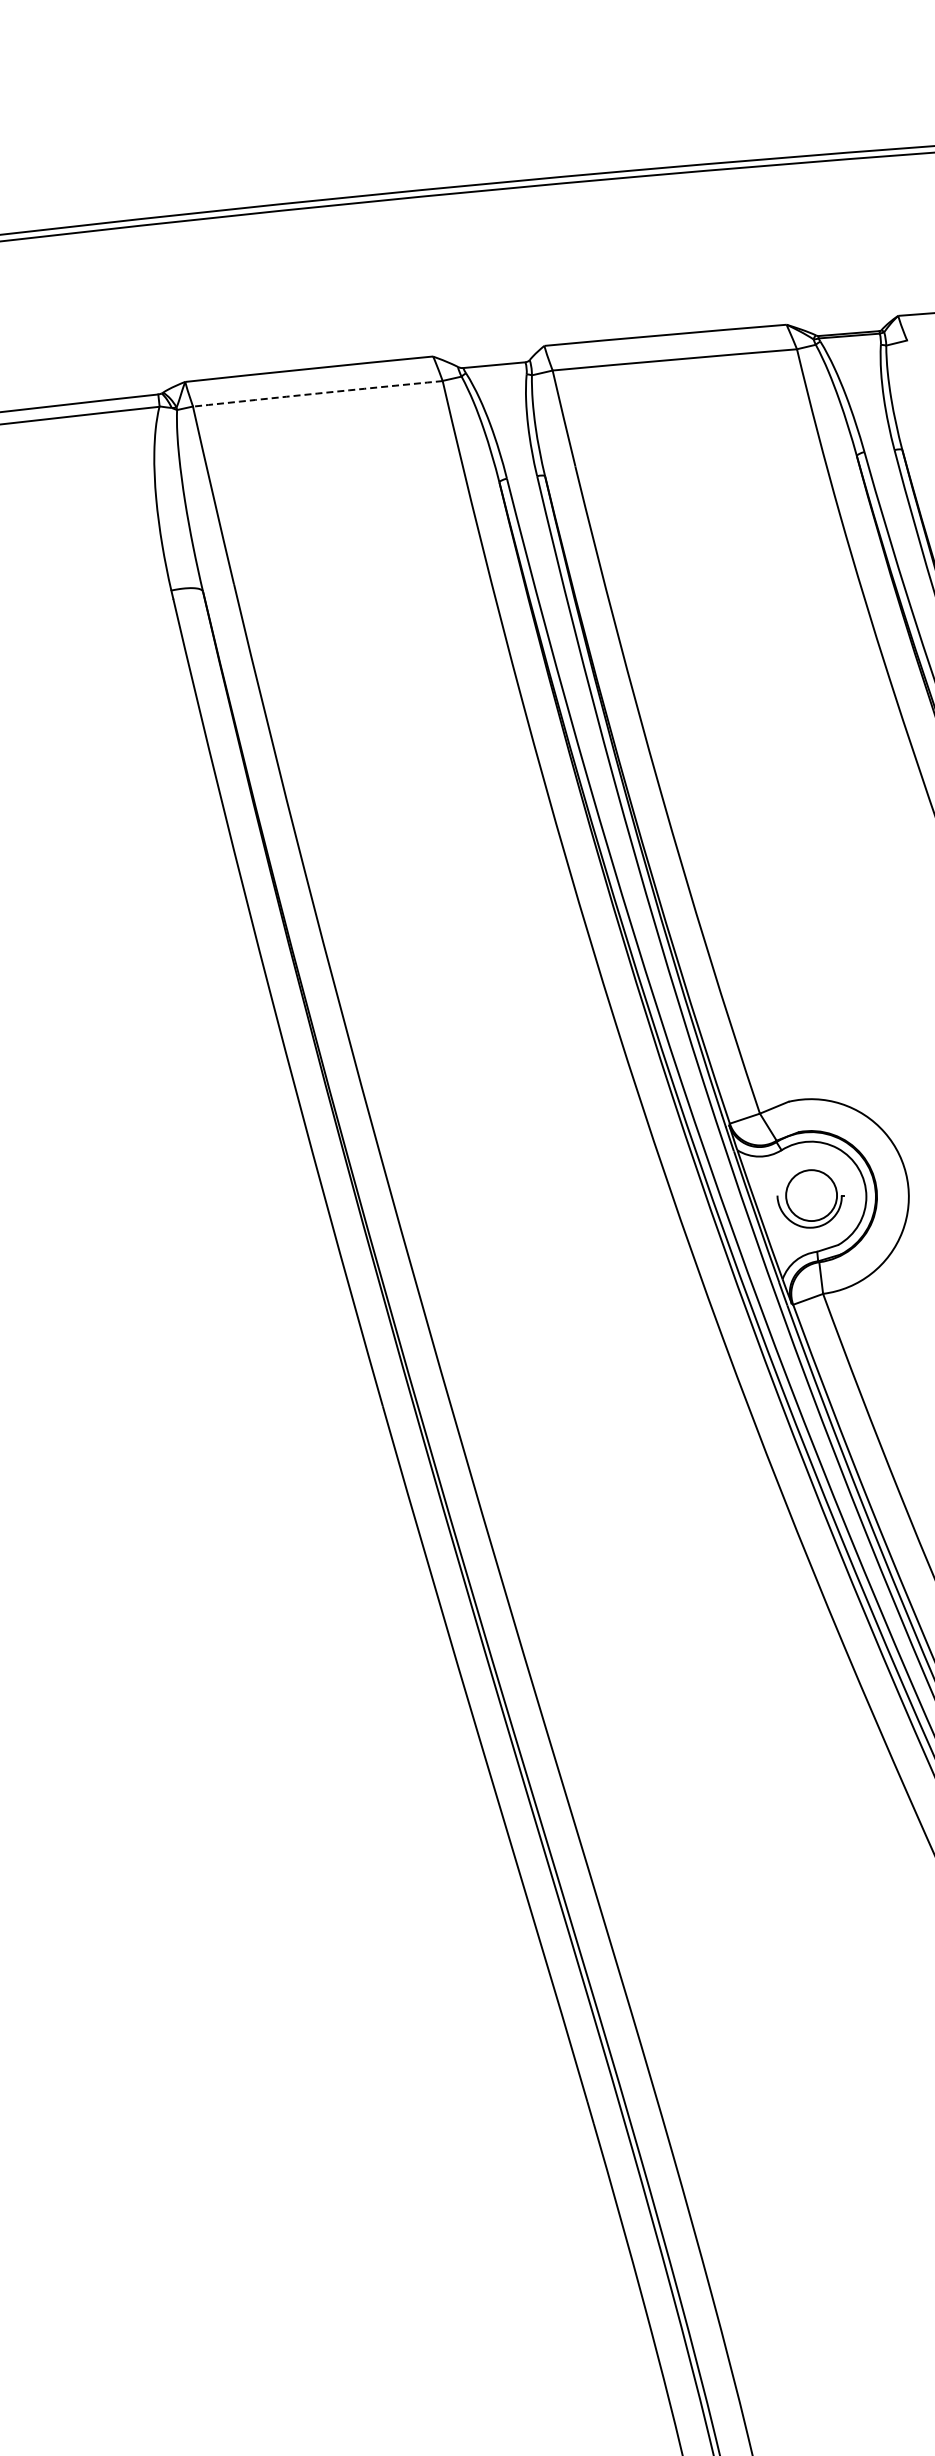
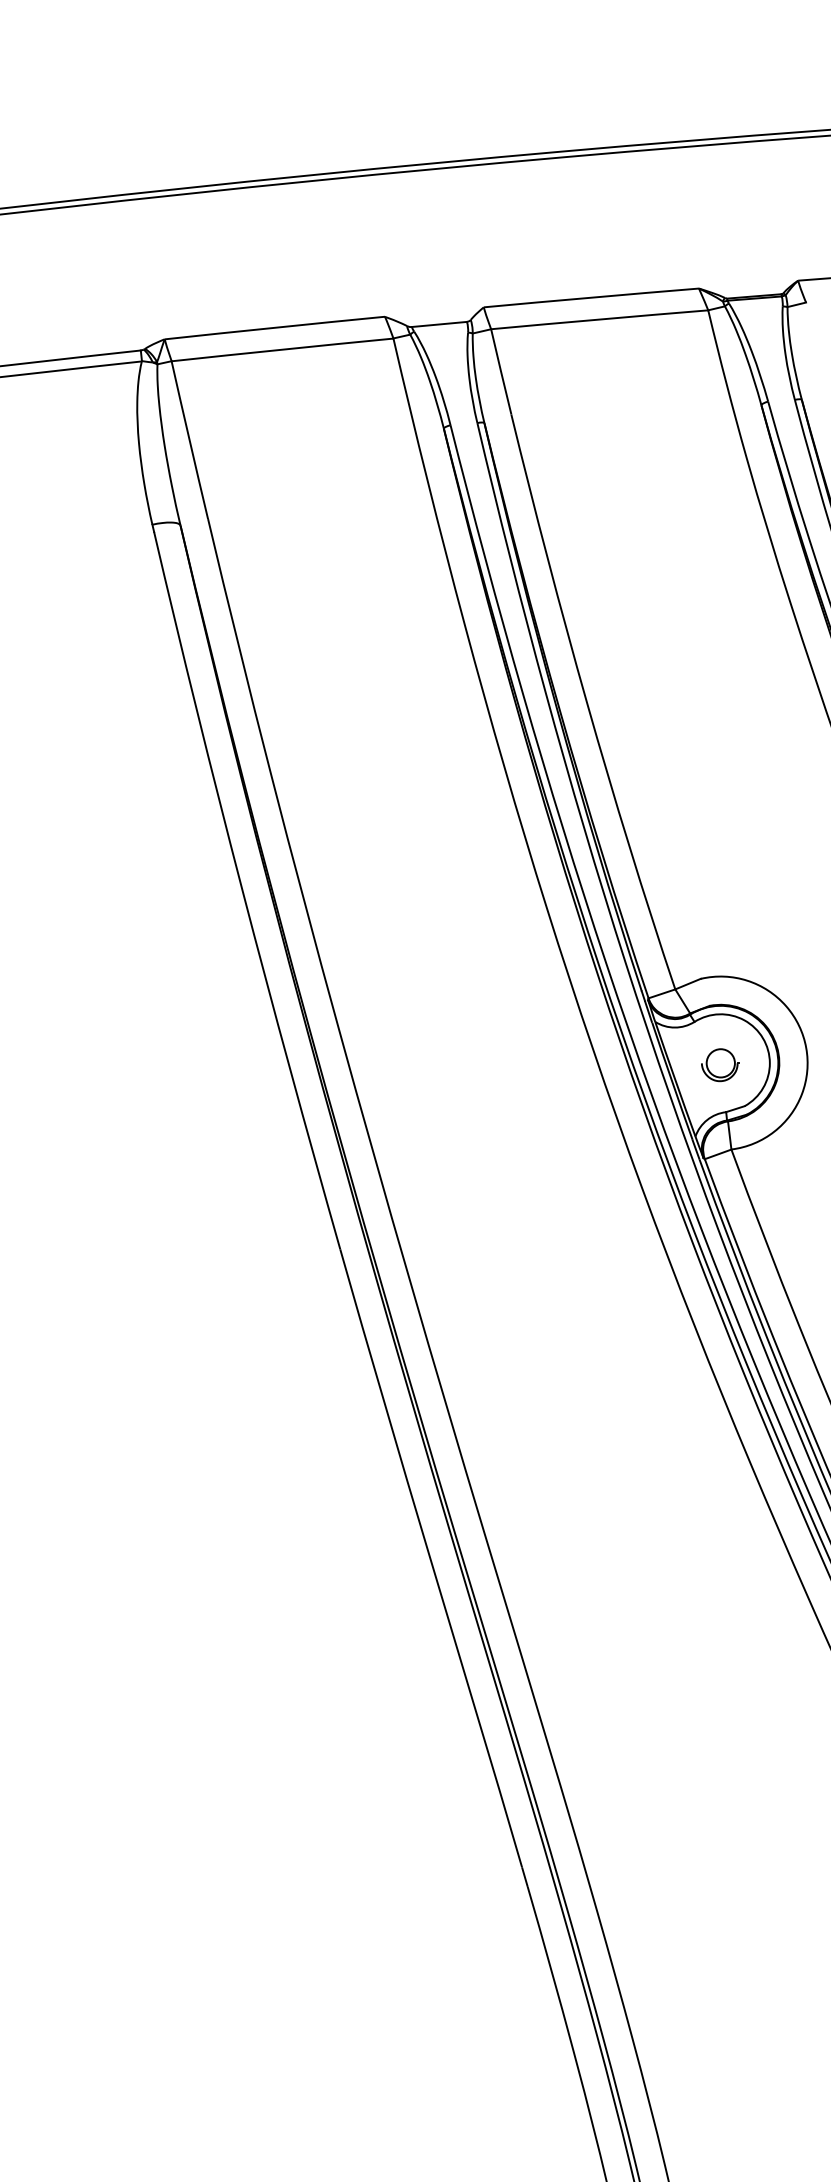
arc: (317, 393) -> (282, 349), dashed -> solid
part: (810, 1198) -> (720, 1064), size x0.62

